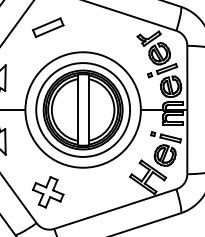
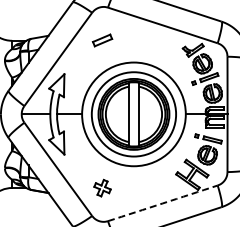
part: (48, 27) -> (102, 40), size x0.7
part: (48, 191) -> (102, 187), size x0.6
arc: (114, 209) -> (162, 203), solid -> dashed

